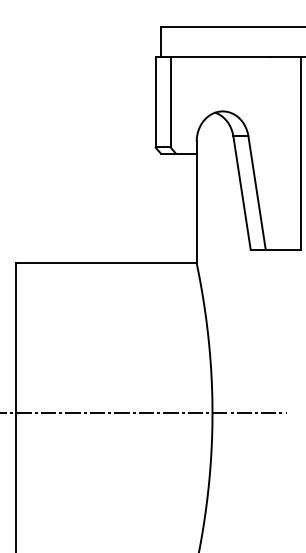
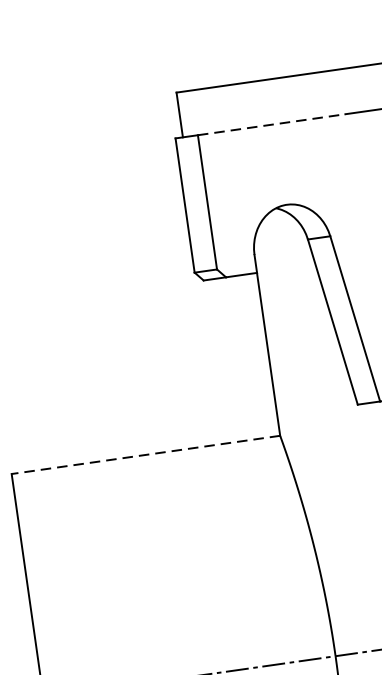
line: (220, 57) -> (272, 125), solid -> dashed
line: (105, 263) -> (144, 455), solid -> dashed

